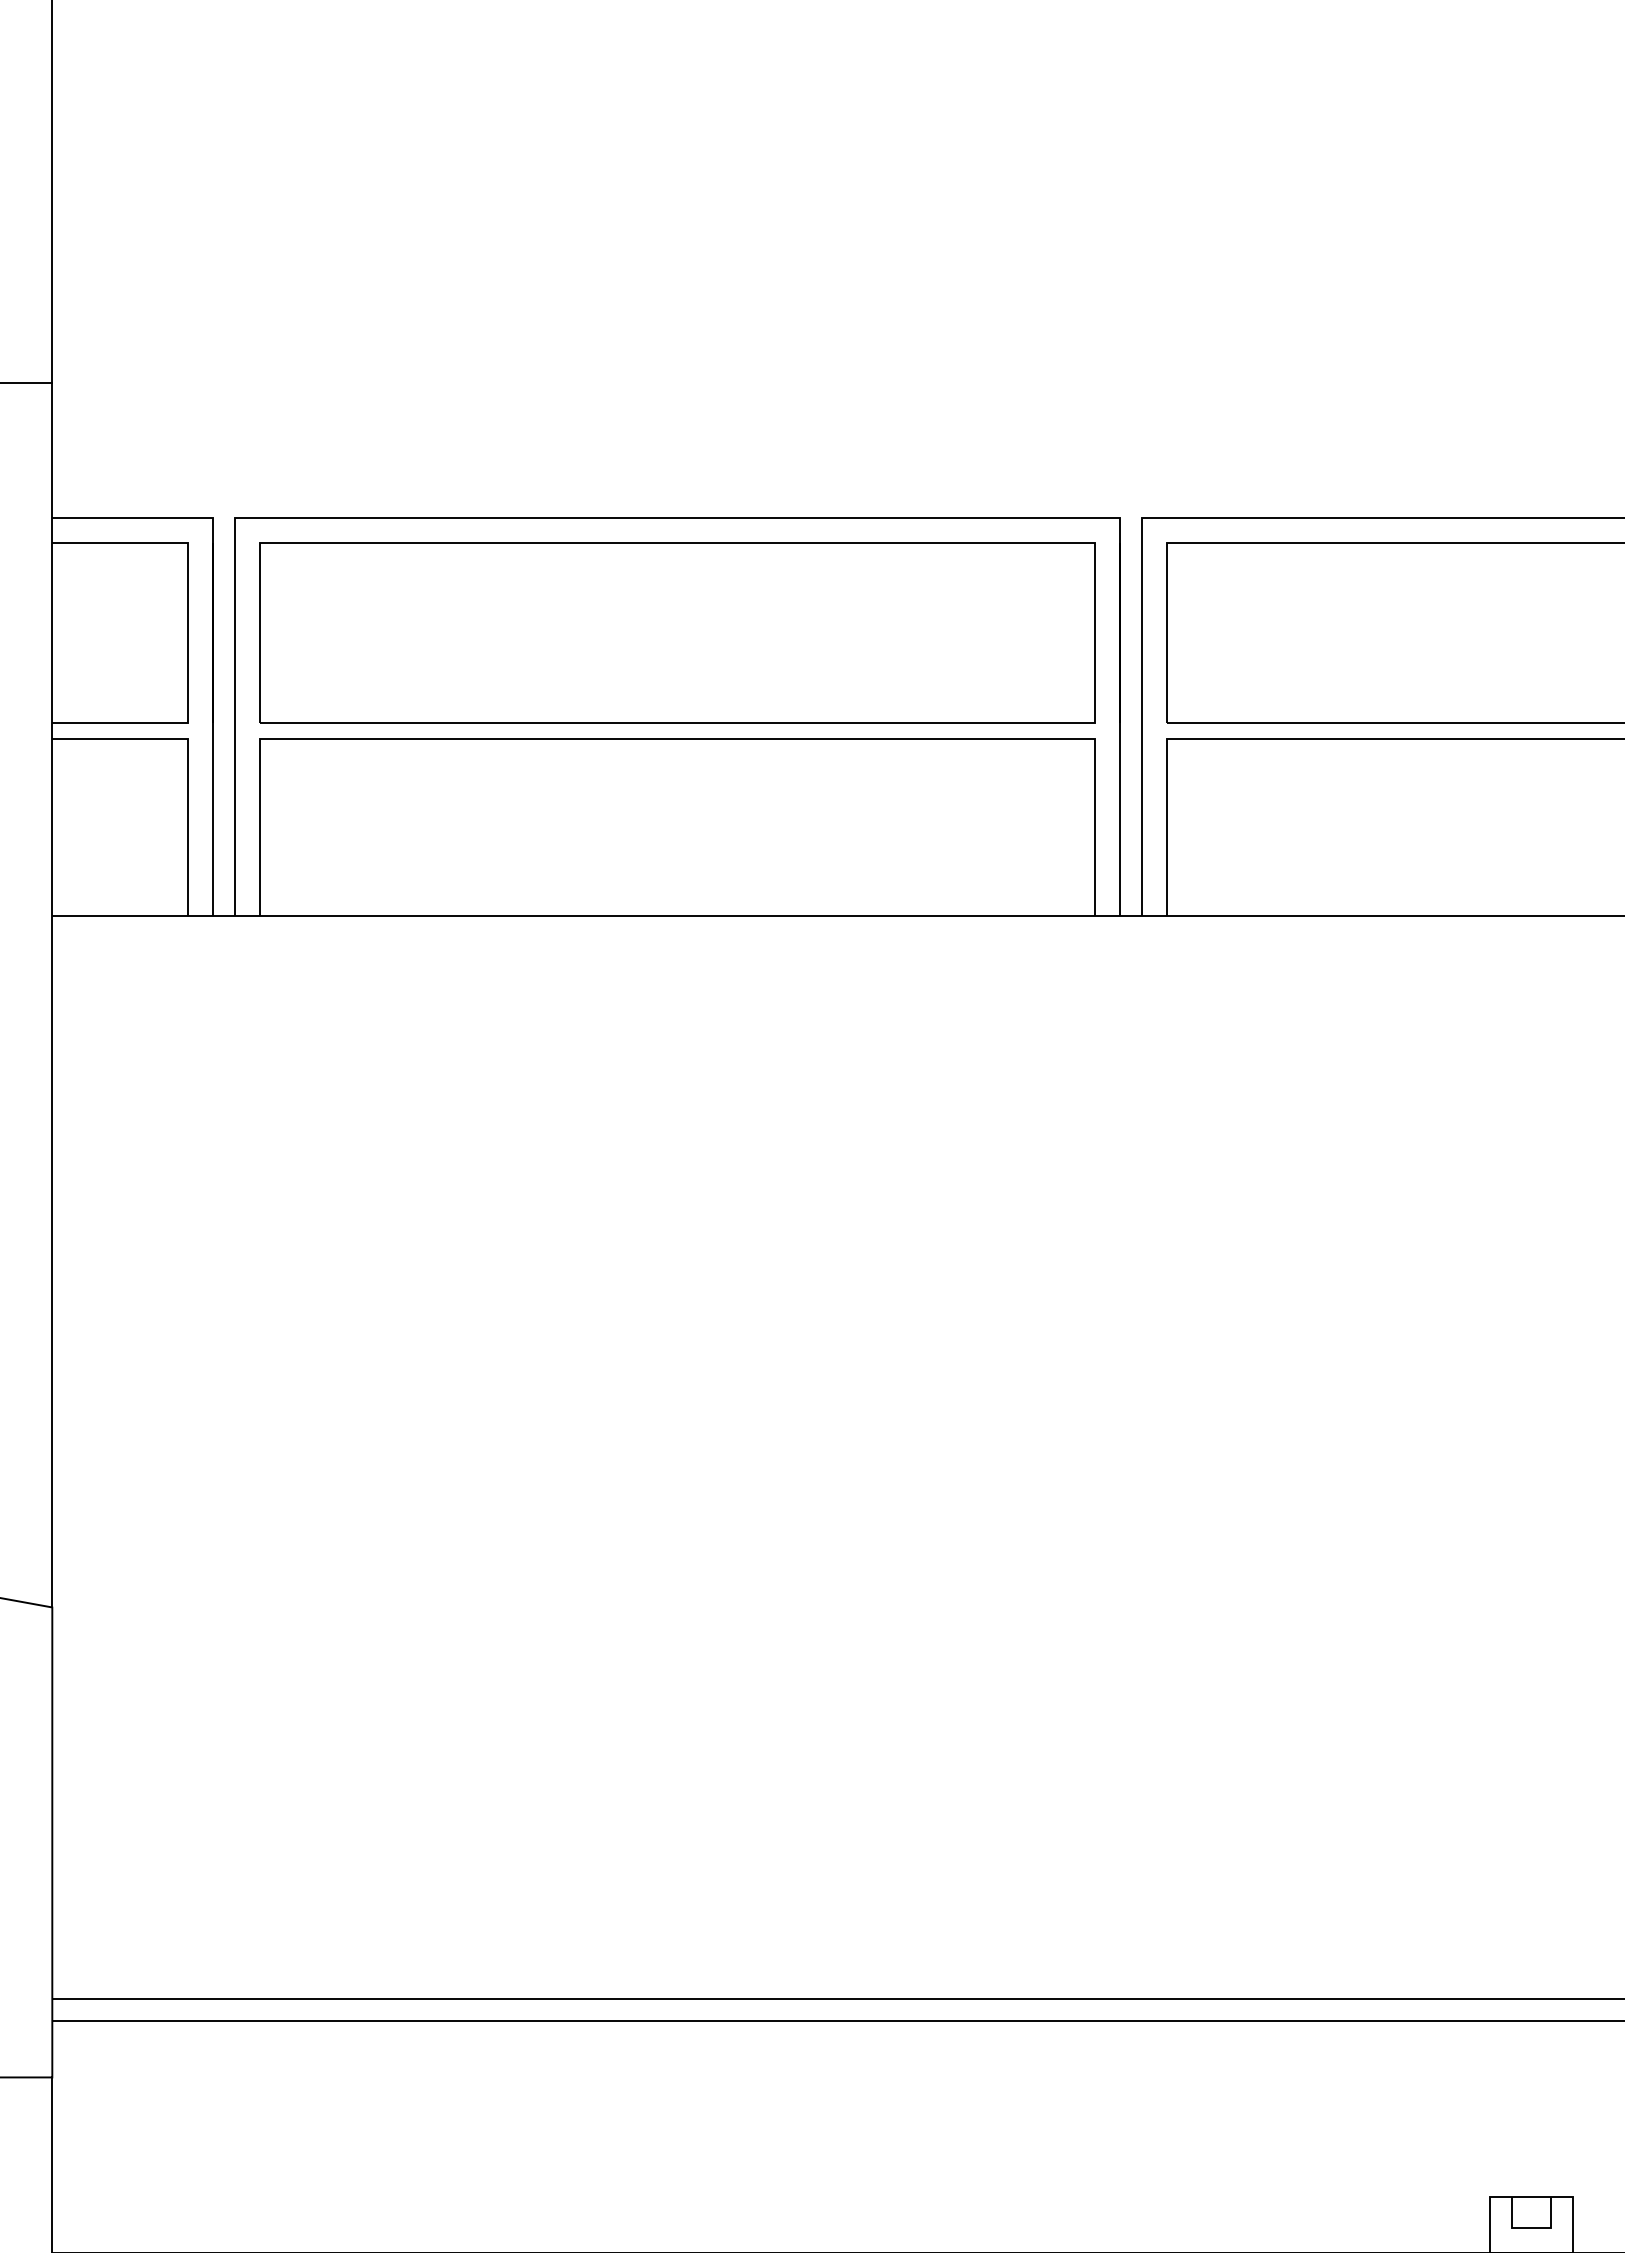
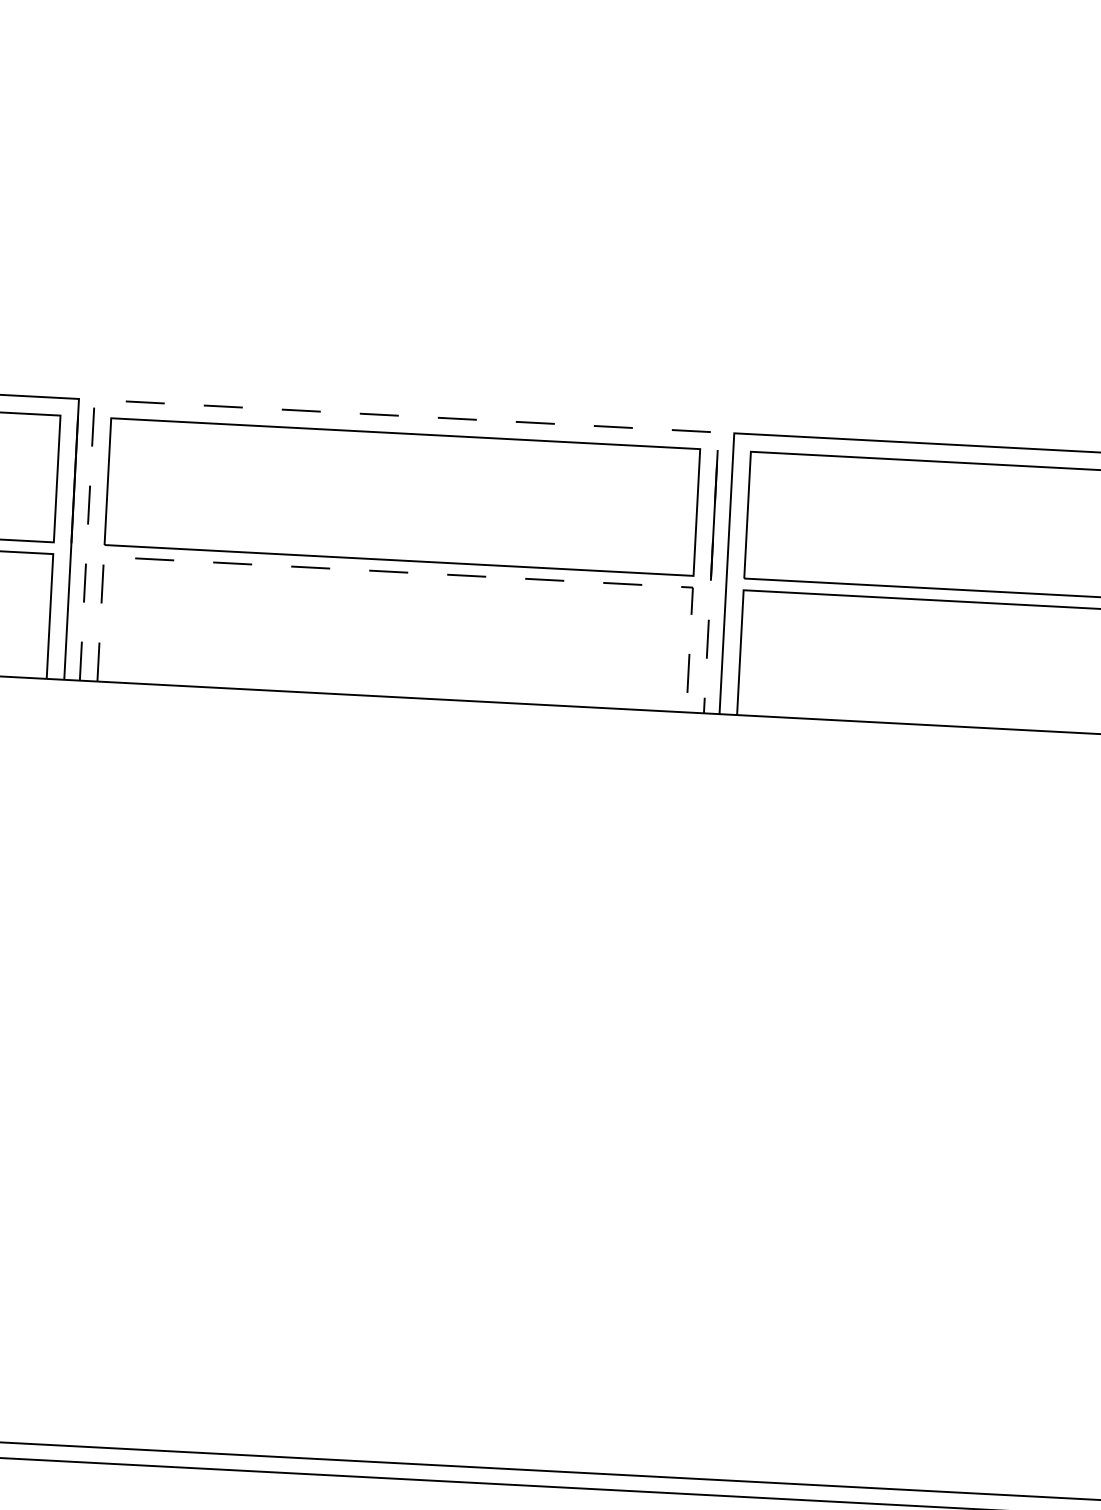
line: (677, 518) -> (406, 416), solid -> dashed
line: (677, 739) -> (398, 572), solid -> dashed

